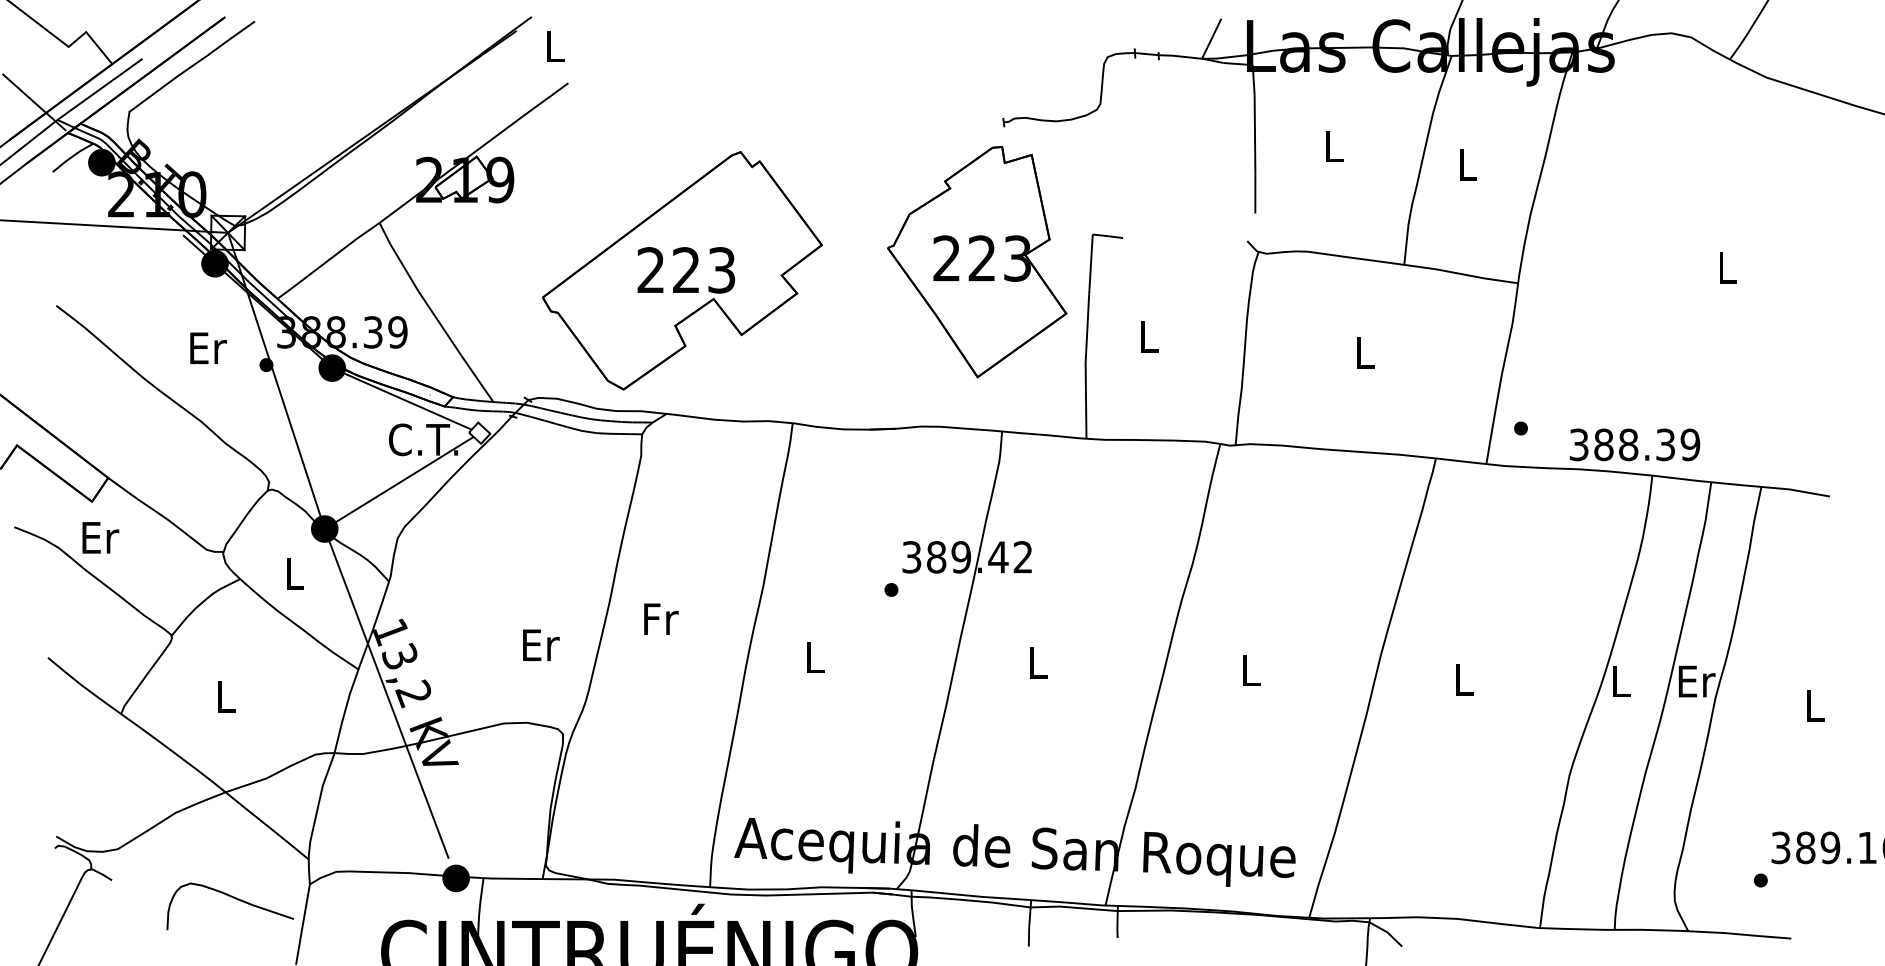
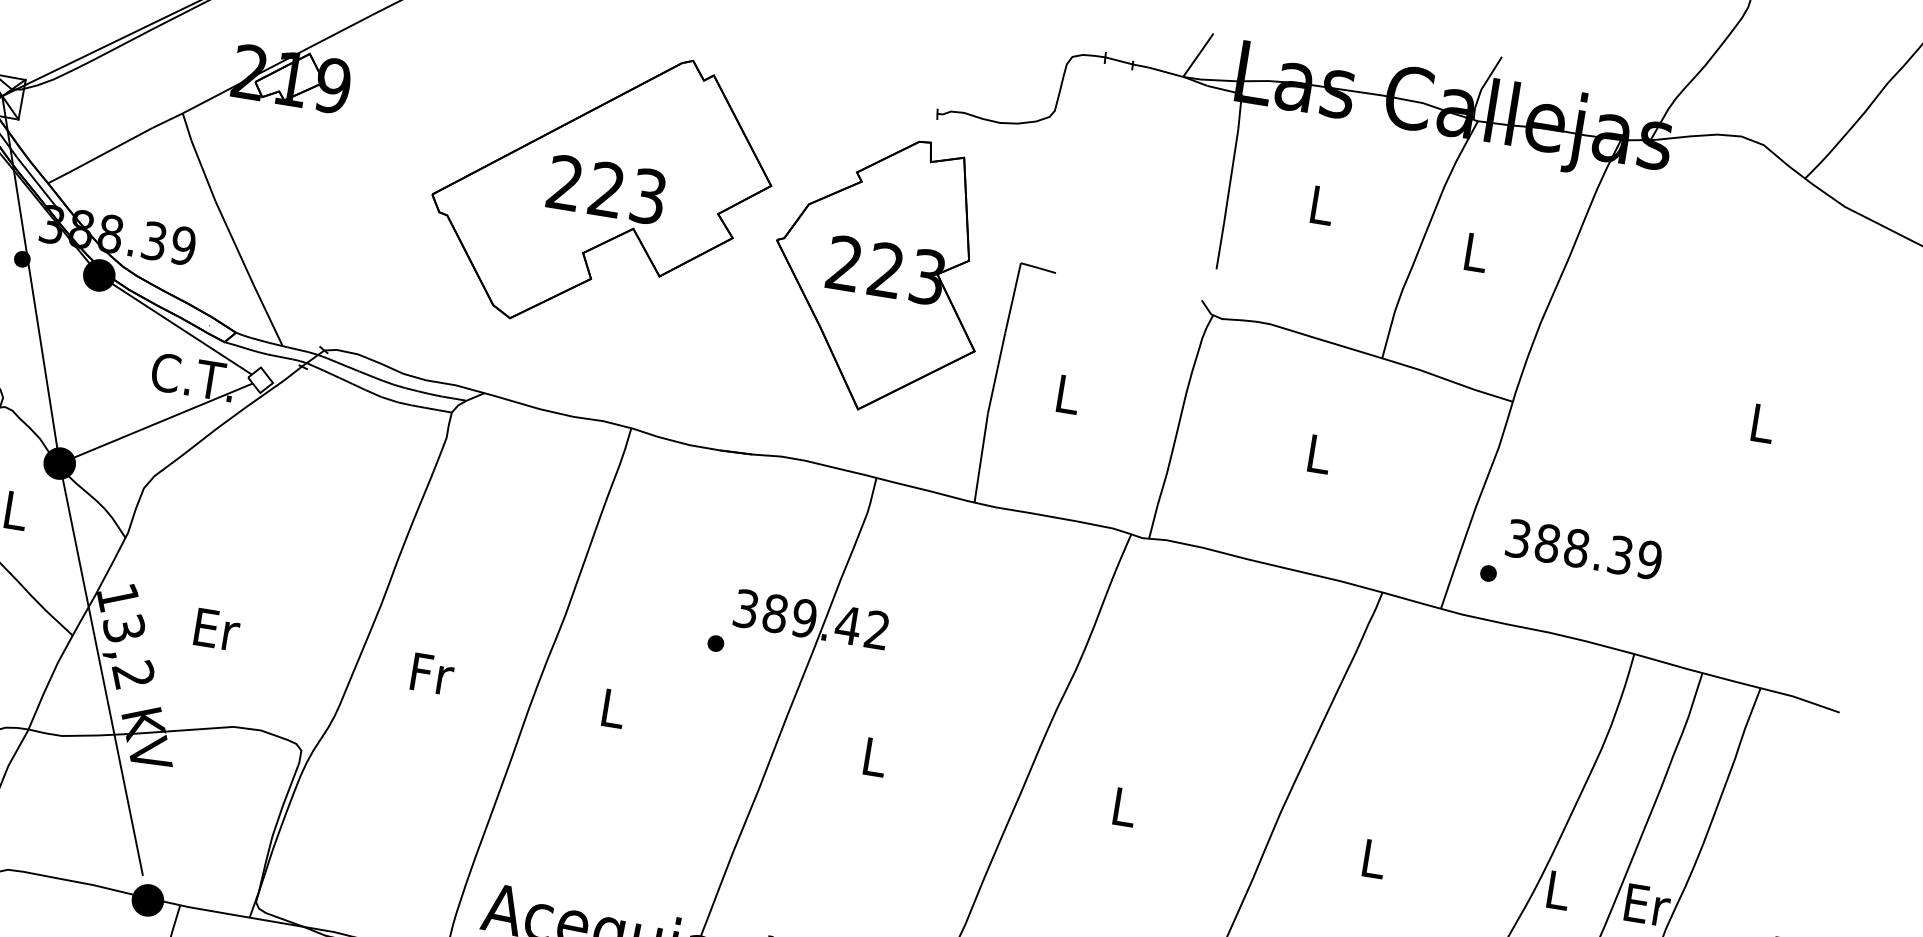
part: (682, 270) -> (602, 189), moved
text: (1634, 444) -> (1583, 548), moved
text: (661, 618) -> (432, 673), moved
text: (541, 644) -> (217, 628), moved

